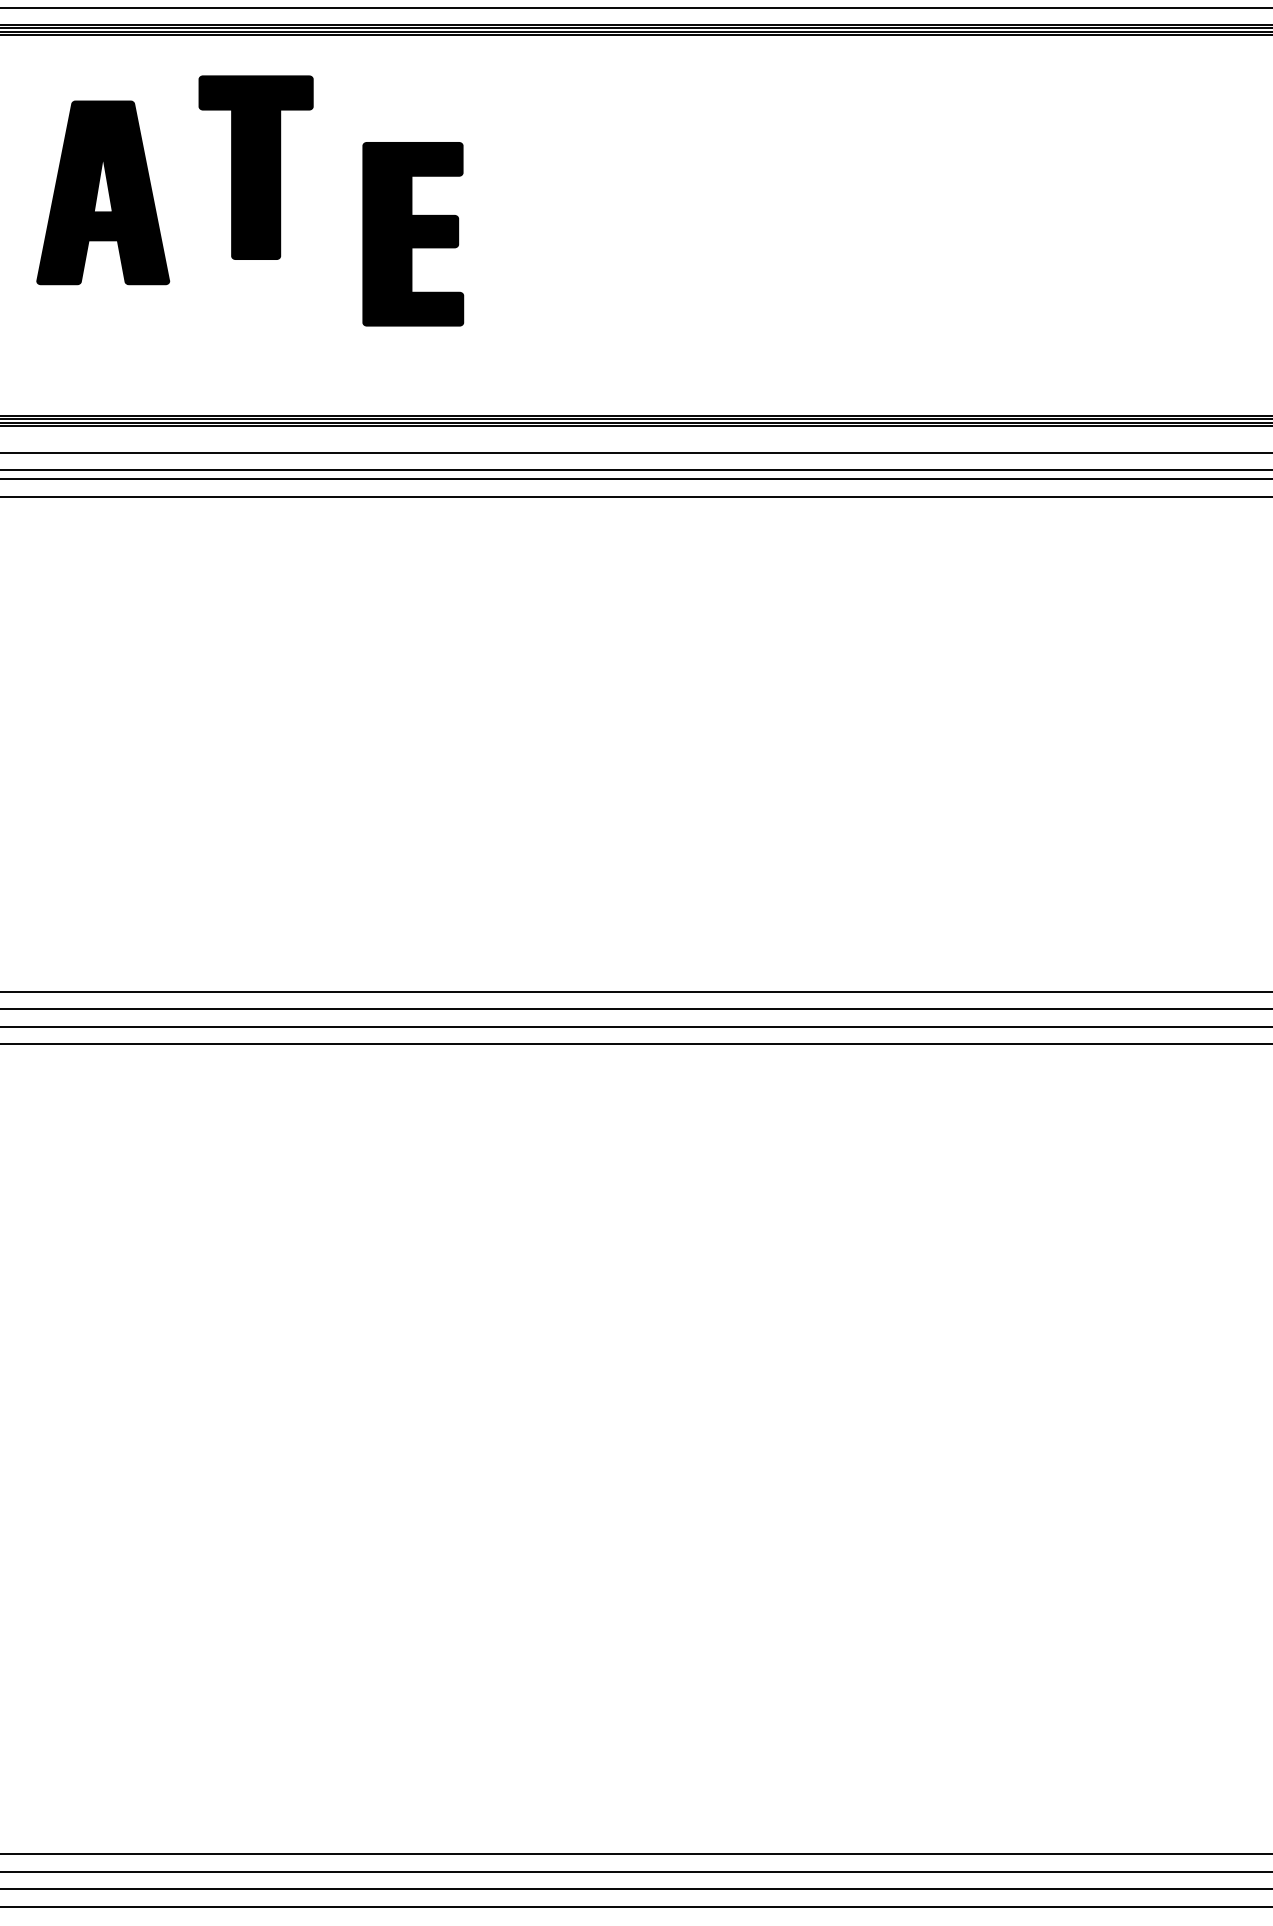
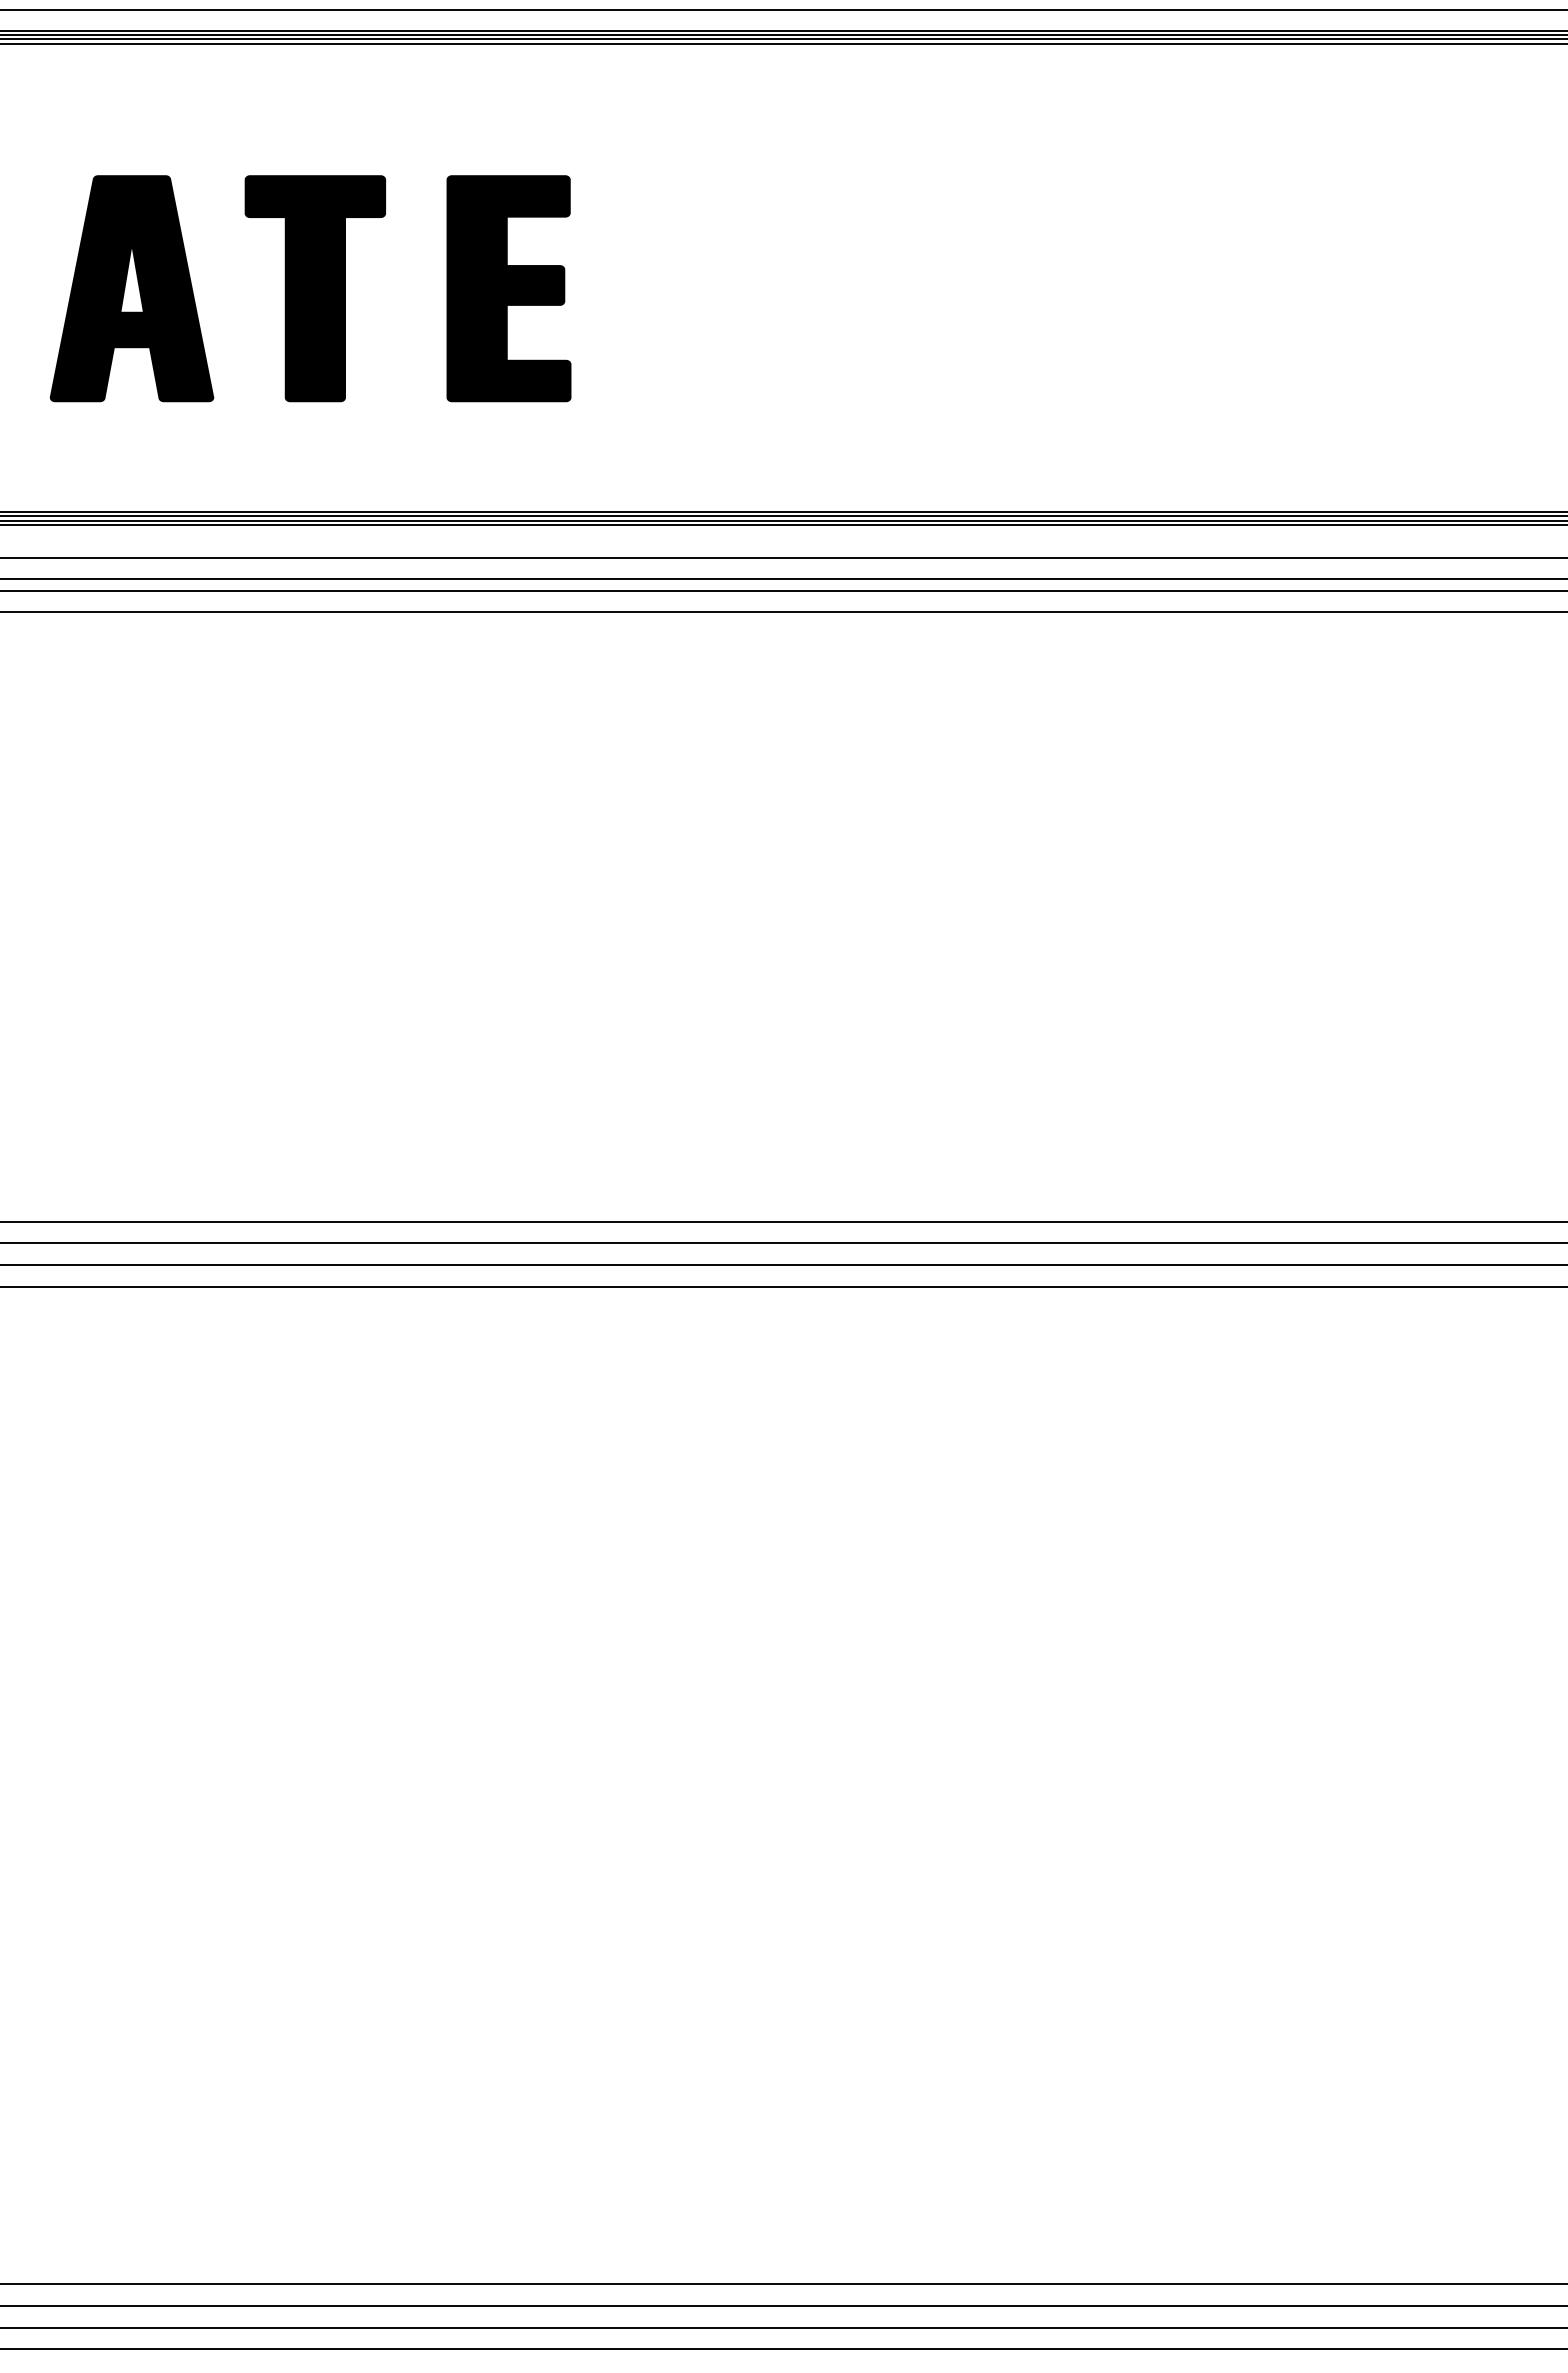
part: (255, 167) -> (314, 288), moved
part: (102, 192) -> (131, 288), moved

